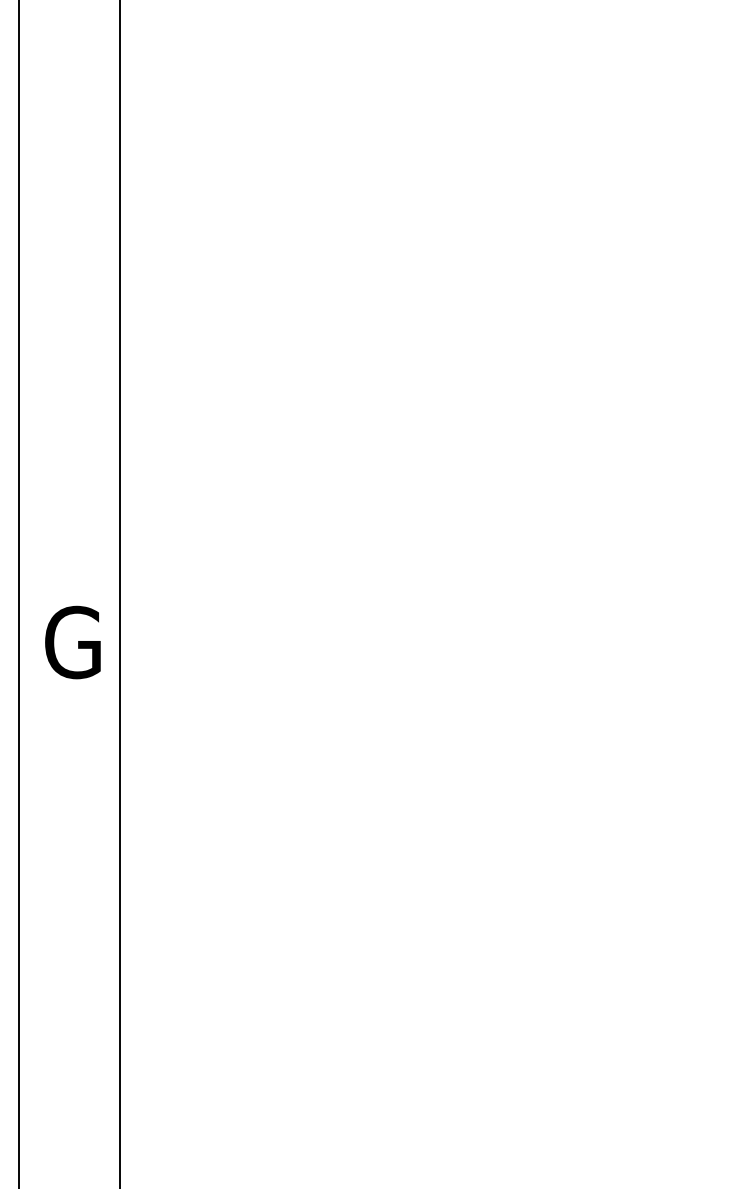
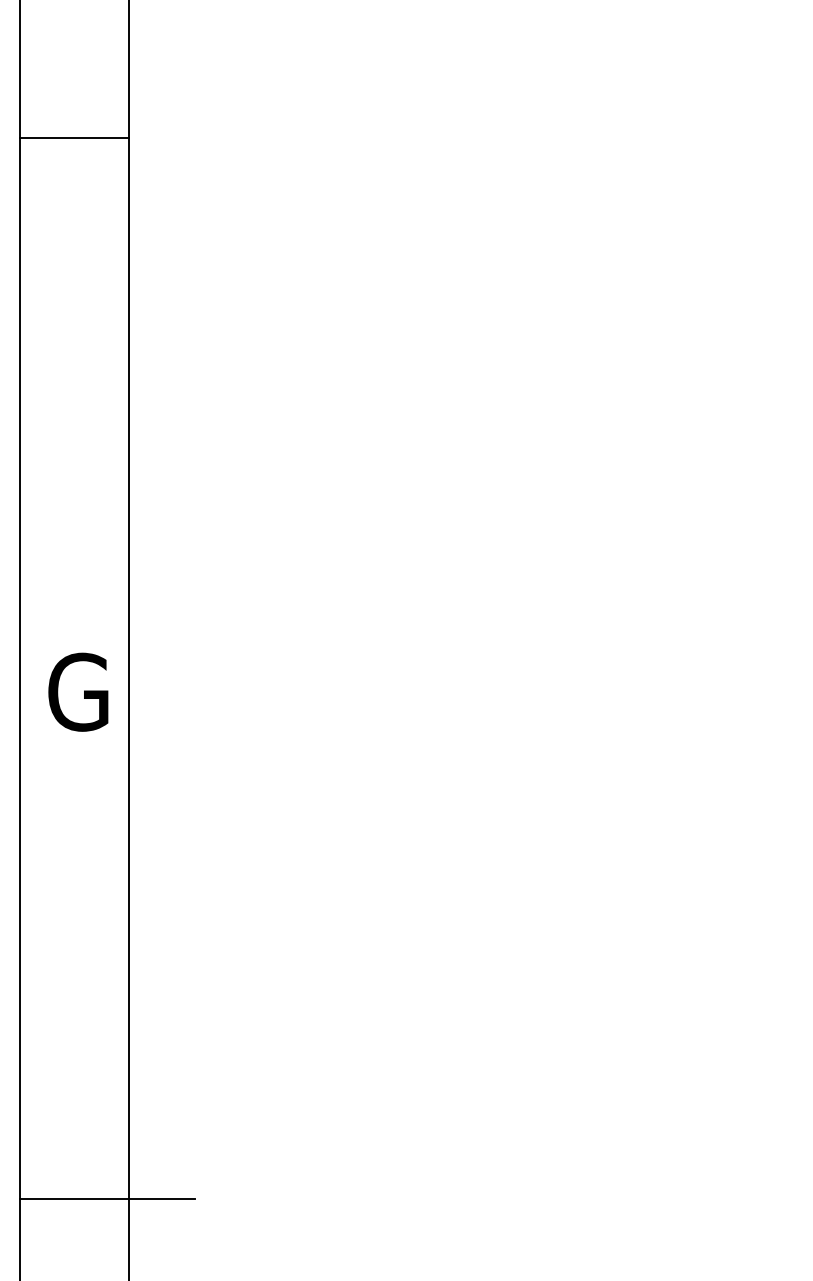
line: (69, 128) -> (74, 138), added
line: (99, 1113) -> (107, 1199), added

